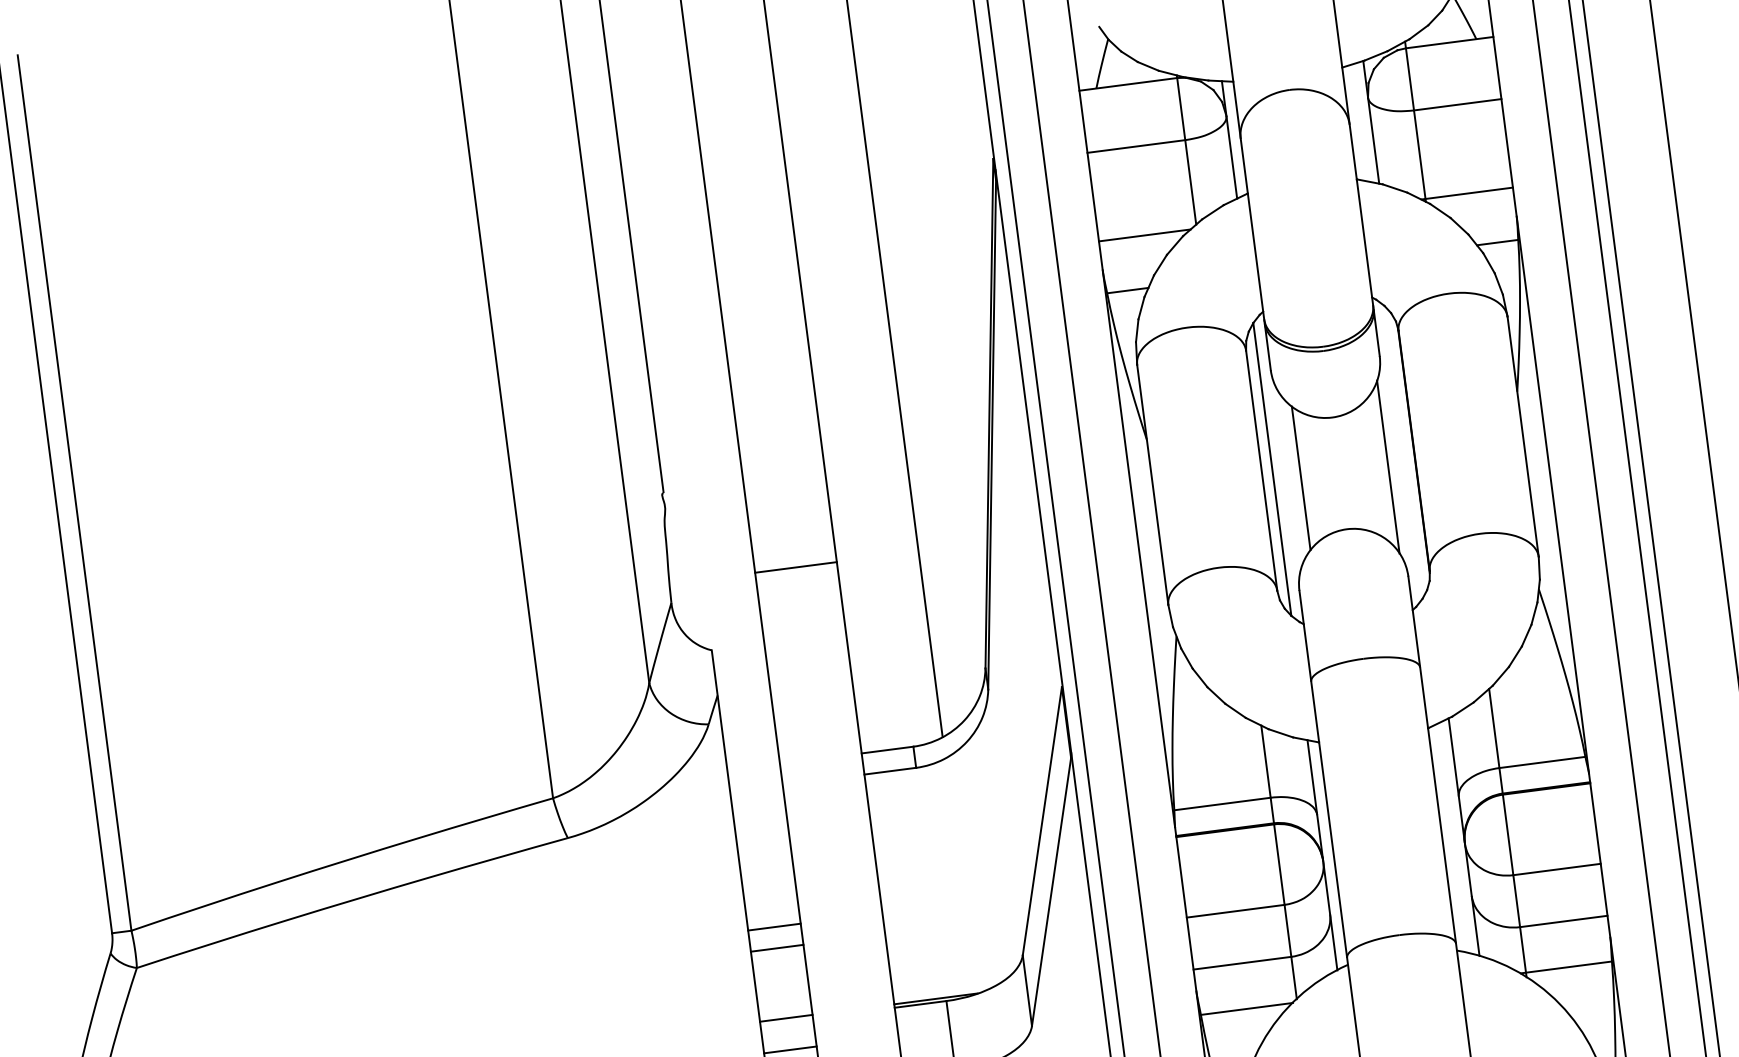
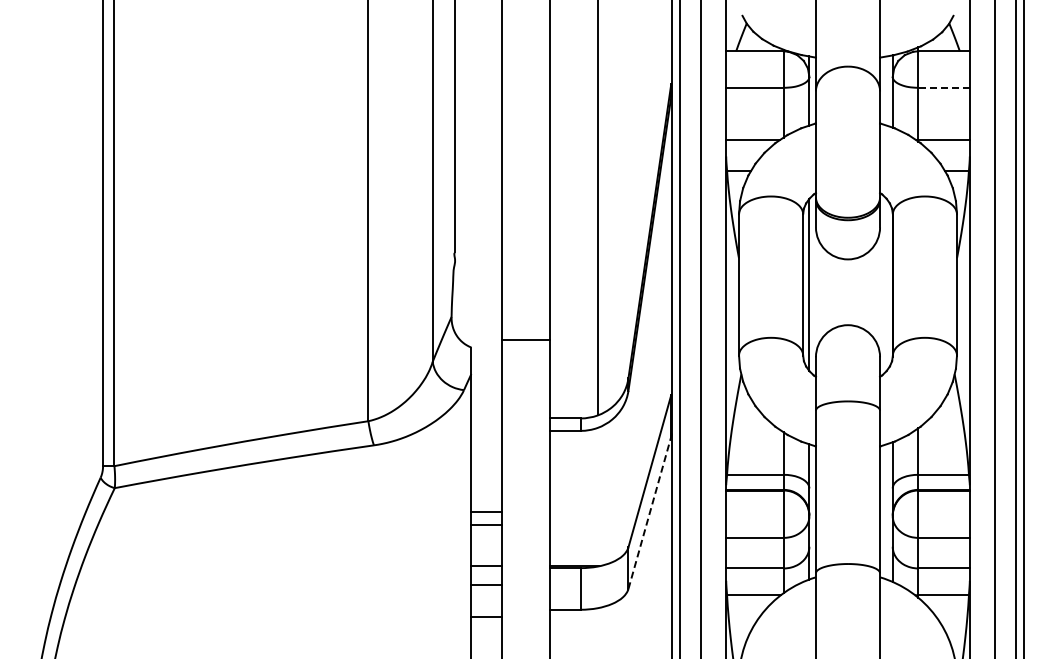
line: (1458, 104) -> (944, 87), solid -> dashed
line: (1388, 467) -> (876, 292), removed
line: (1301, 478) -> (825, 292), removed
line: (796, 566) -> (526, 339), moved
line: (1050, 891) -> (649, 512), solid -> dashed

